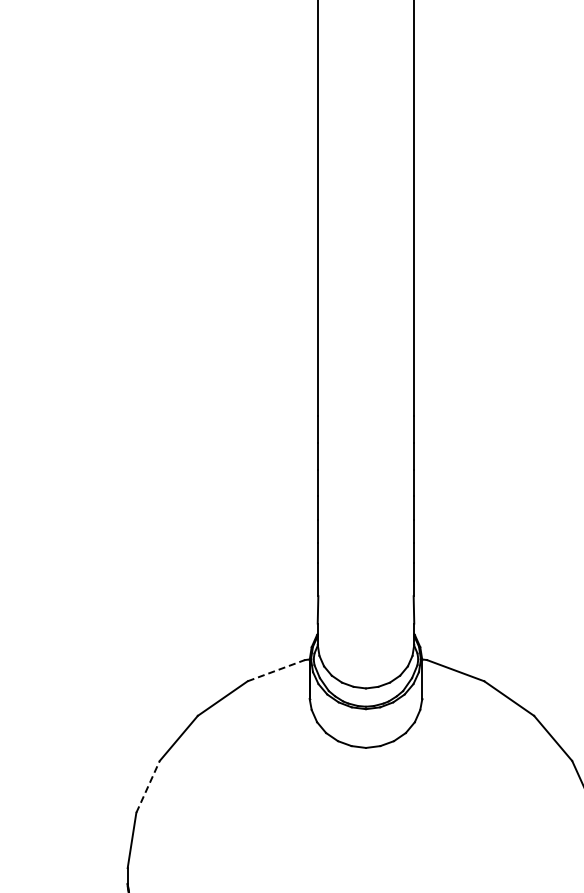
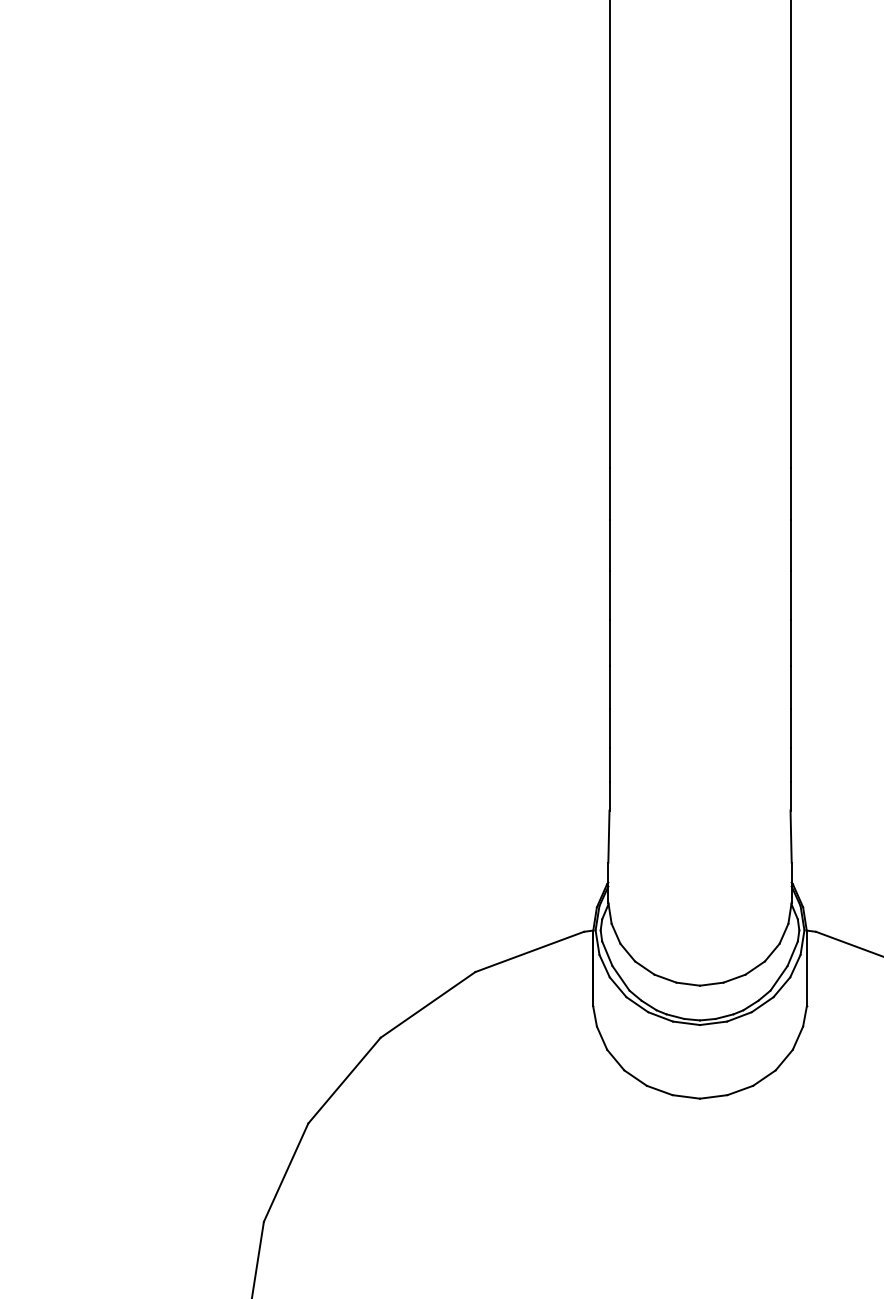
line: (276, 670) -> (530, 951), dashed -> solid
line: (148, 786) -> (286, 1171), dashed -> solid

